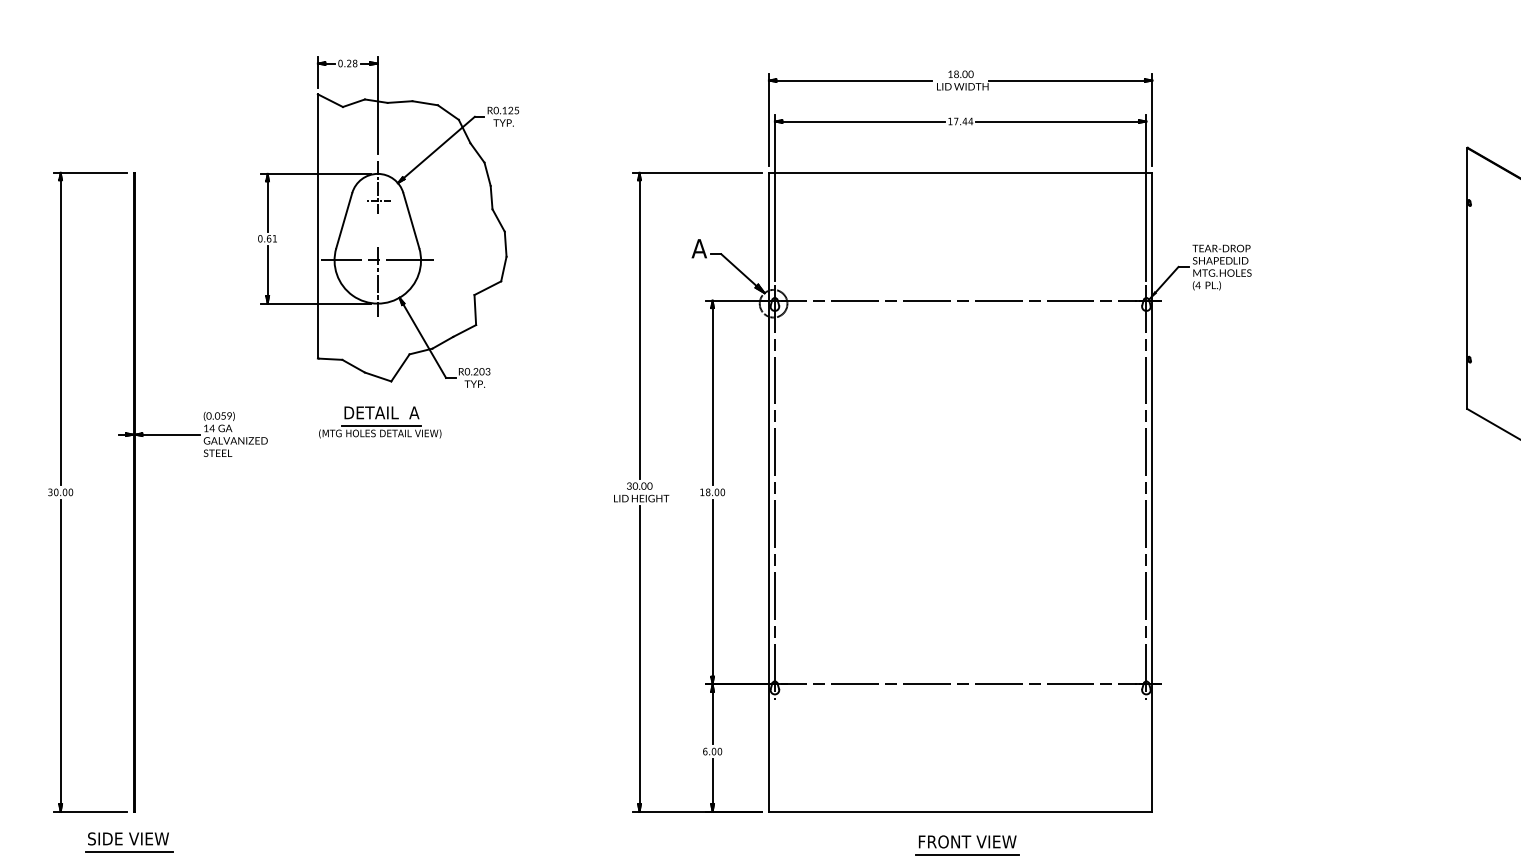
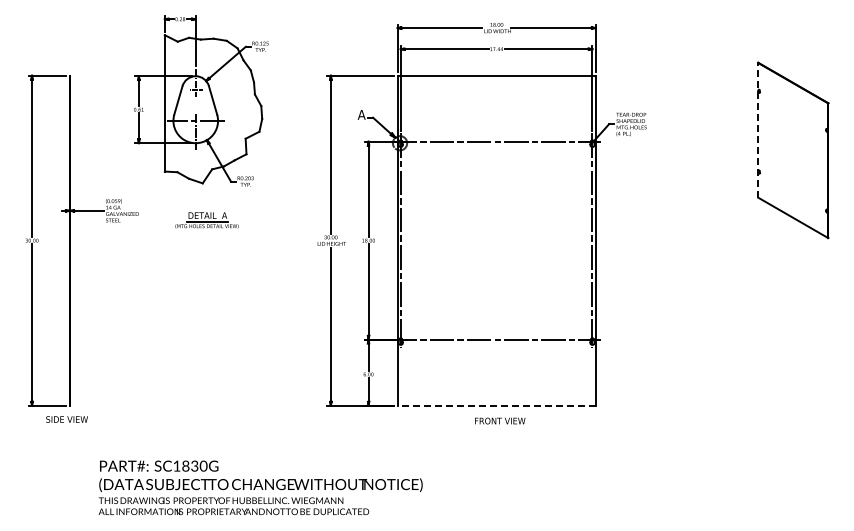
line: (1468, 277) -> (758, 129), solid -> dashed
part: (379, 422) -> (206, 220), moved
line: (960, 811) -> (496, 405), solid -> dashed
line: (129, 852) -> (67, 426), removed
line: (966, 854) -> (499, 427), removed

